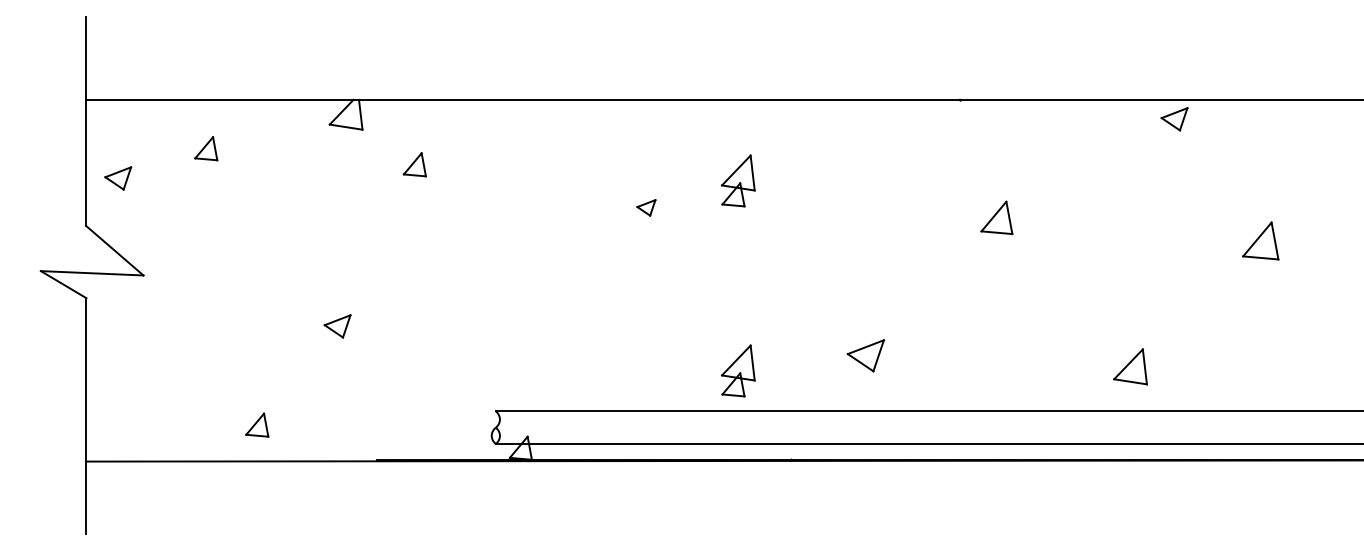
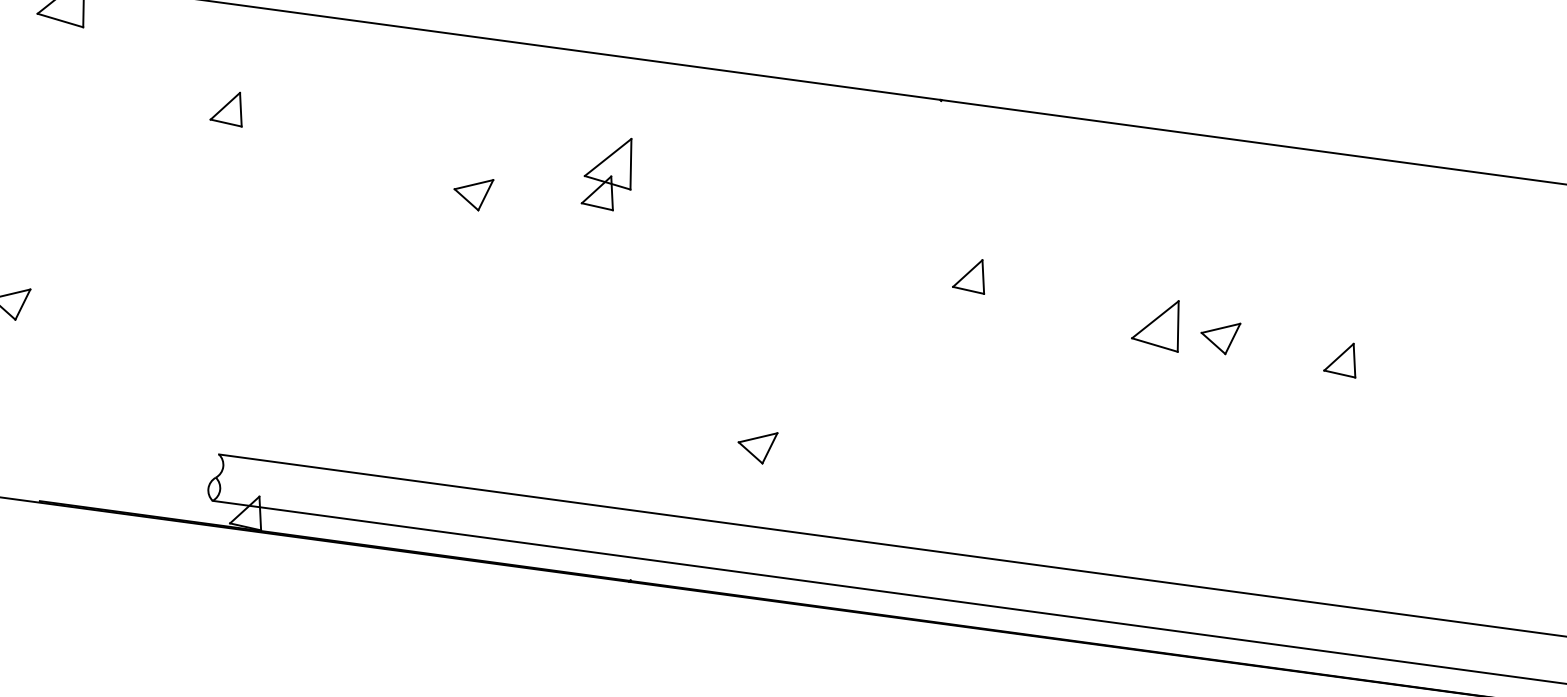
part: (1174, 119) -> (1219, 337), moved
part: (414, 164) -> (227, 107), moved
part: (646, 207) -> (472, 192), size x1.43
part: (997, 217) -> (971, 274), size x0.71
part: (1260, 240) -> (1341, 358), size x0.62
part: (865, 355) -> (756, 446), size x0.71
part: (1130, 366) -> (1157, 323), moved
part: (738, 370) -> (572, 442), removed

